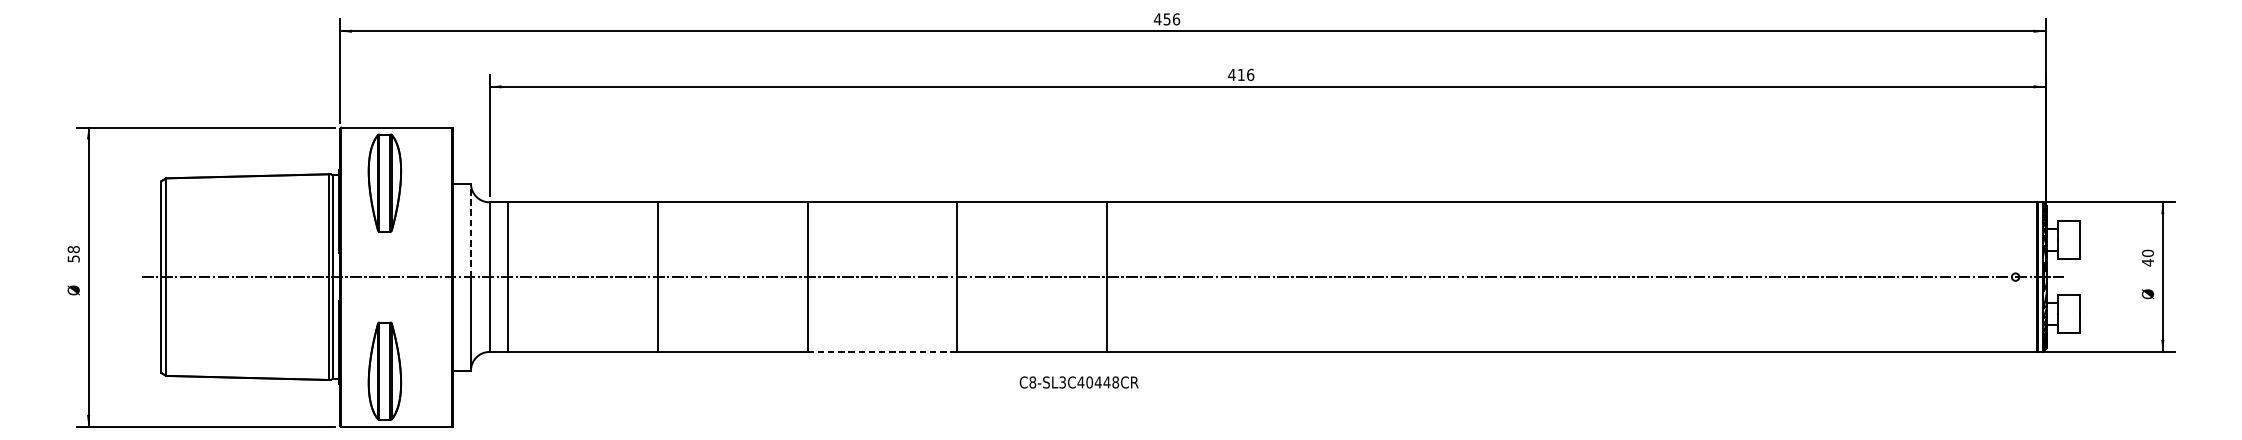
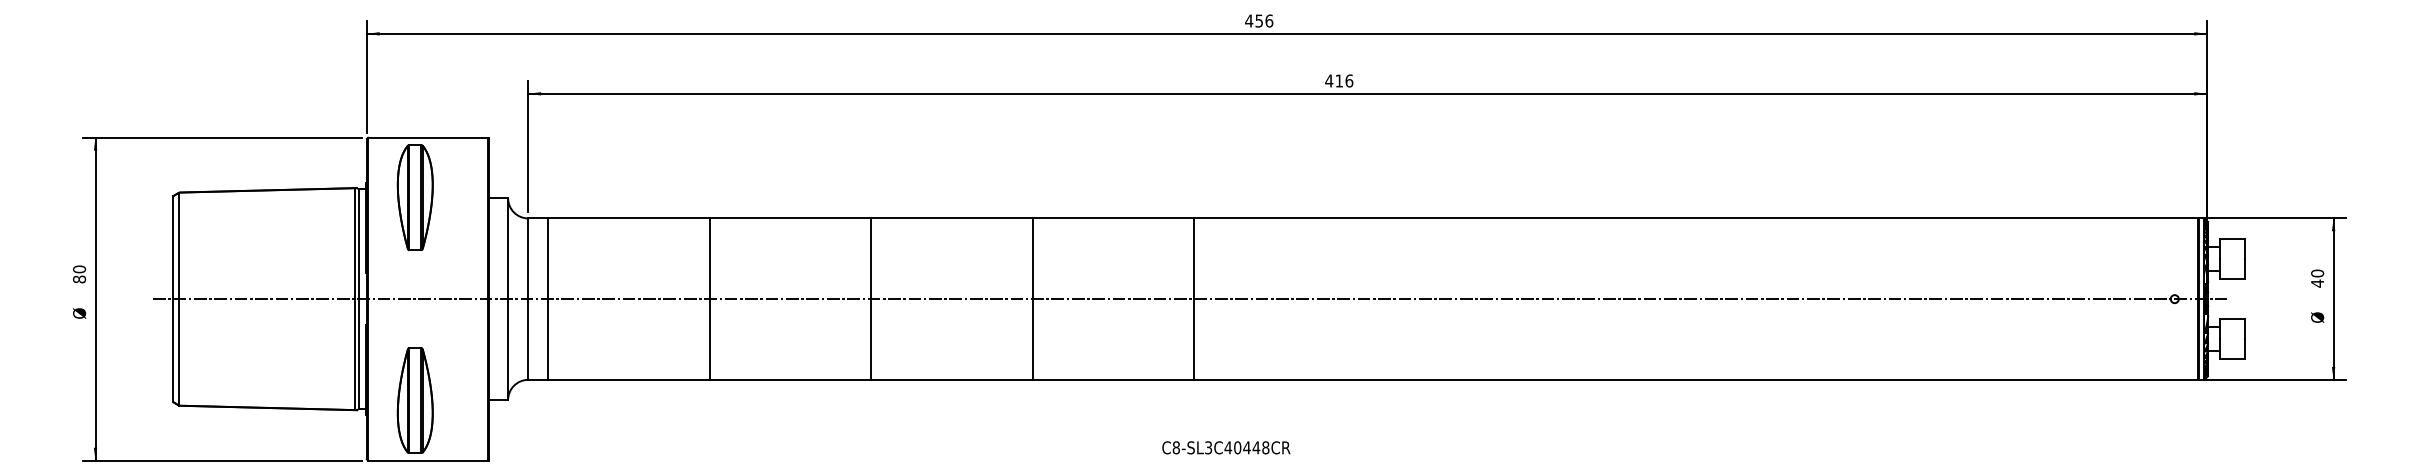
line: (471, 230) -> (508, 248), dashed -> solid
text: (73, 254) -> (79, 274), 58 -> 80
line: (882, 351) -> (952, 379), dashed -> solid
text: (1079, 382) -> (1226, 447), moved

